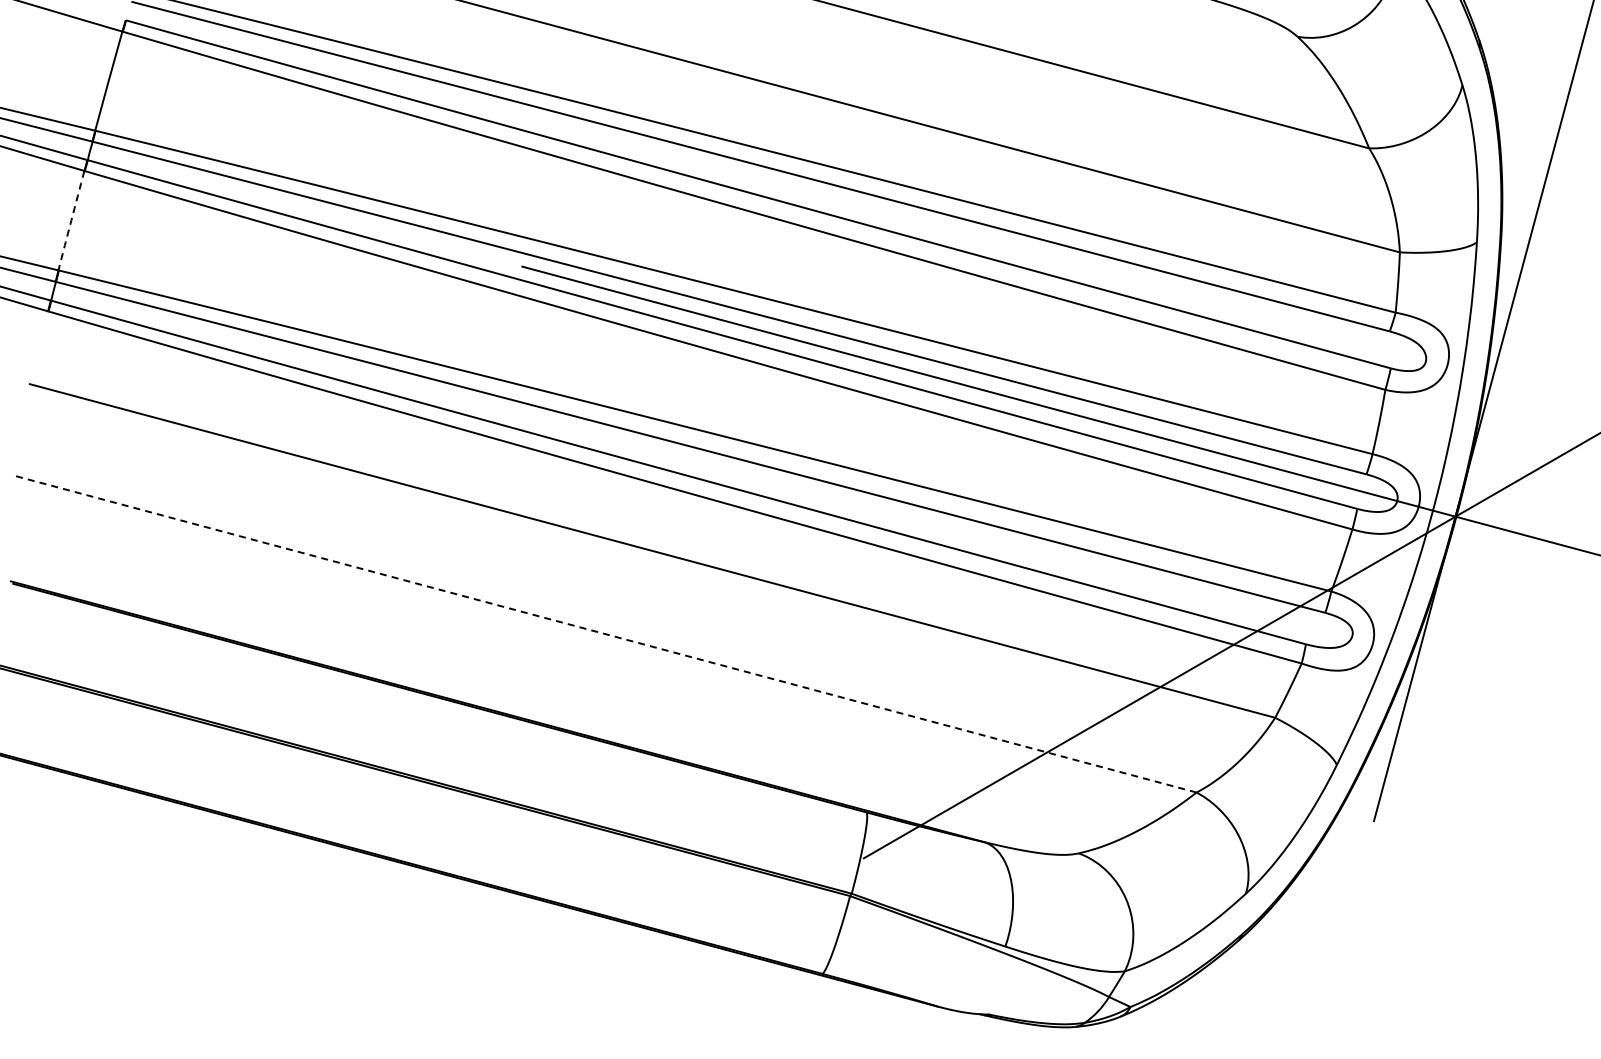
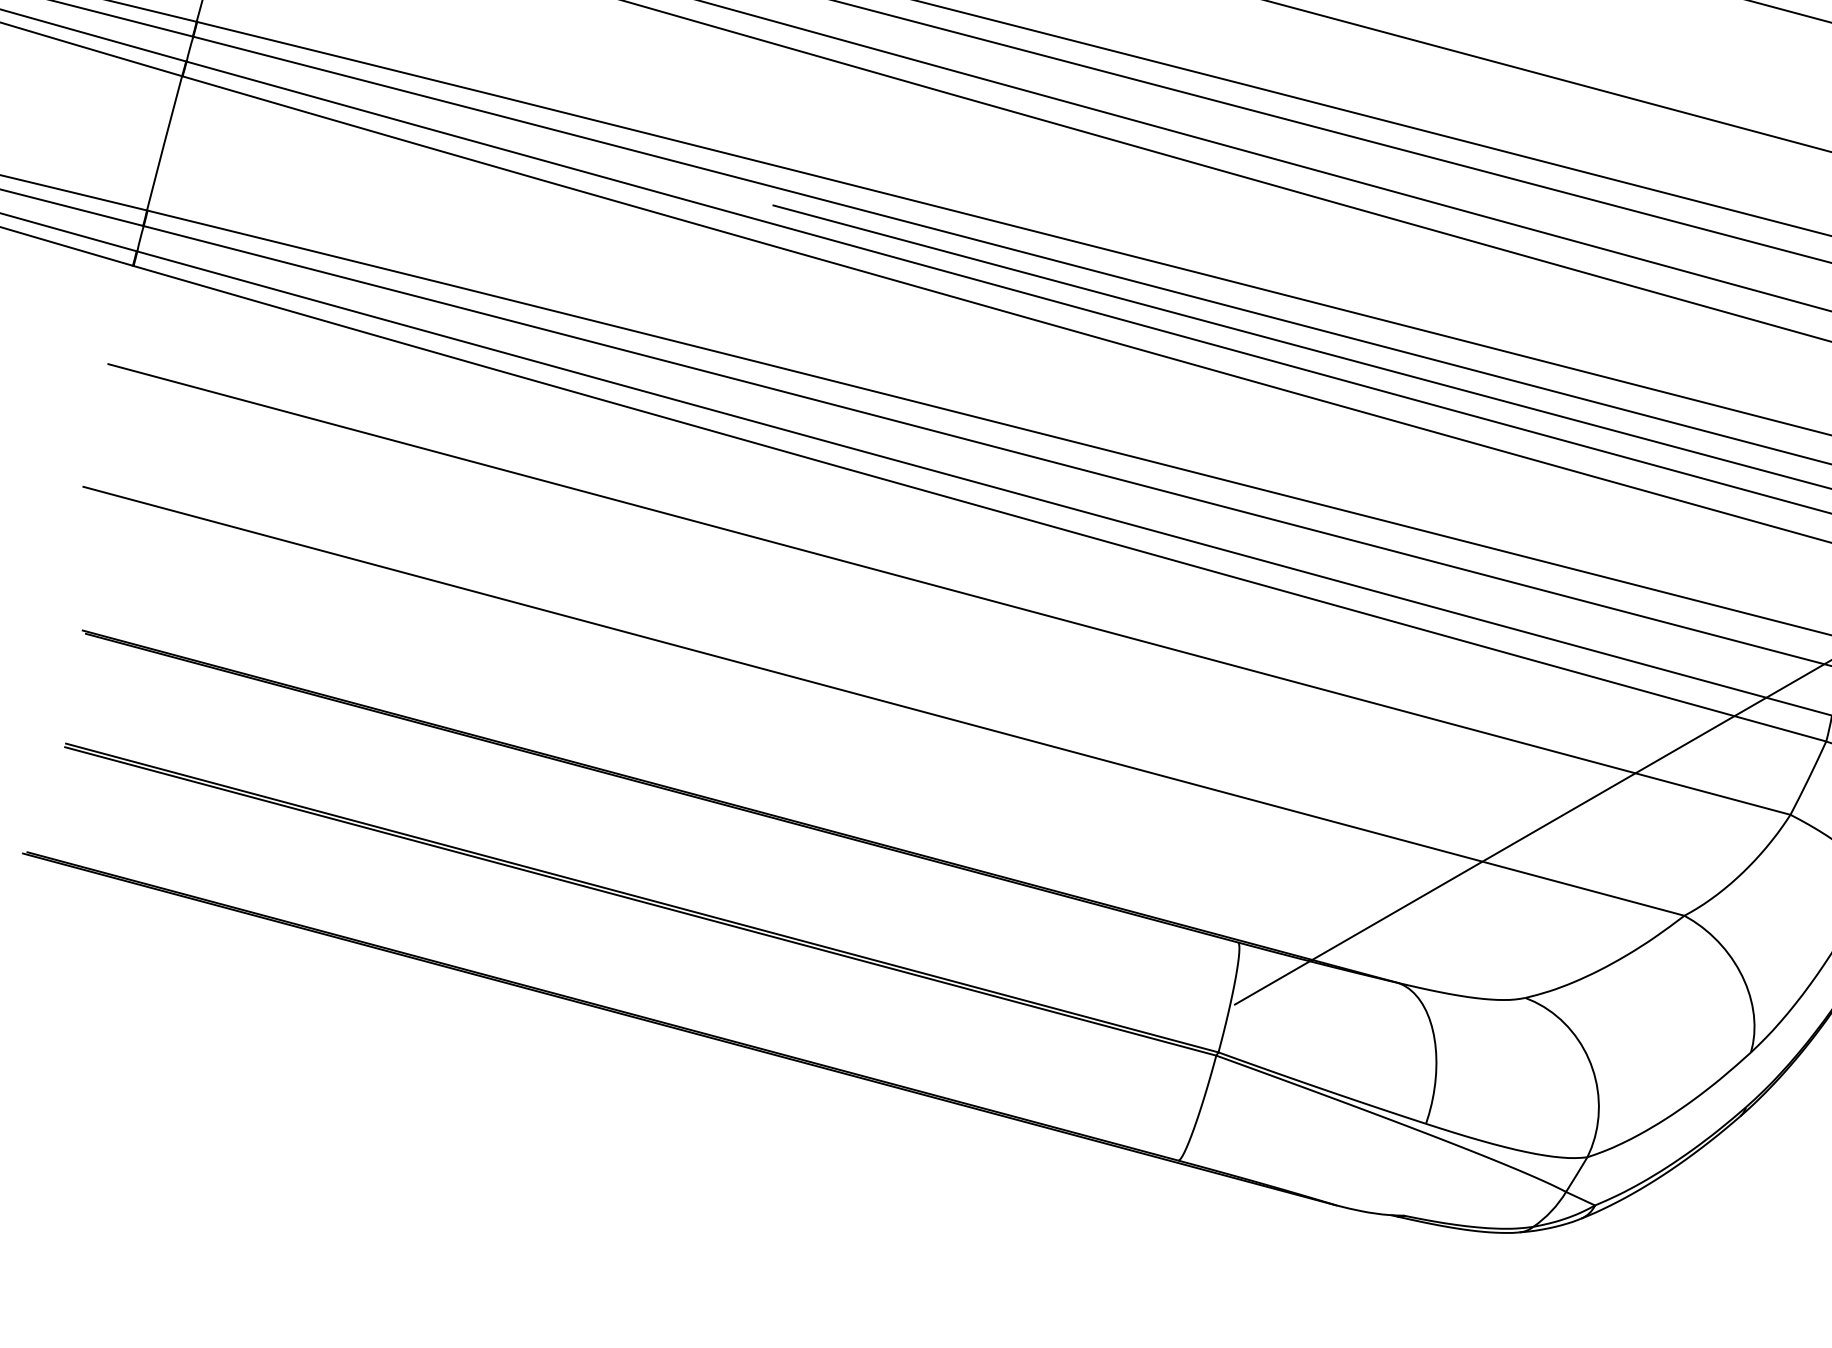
arc: (71, 220) -> (164, 143), dashed -> solid
line: (604, 633) -> (884, 700), dashed -> solid

